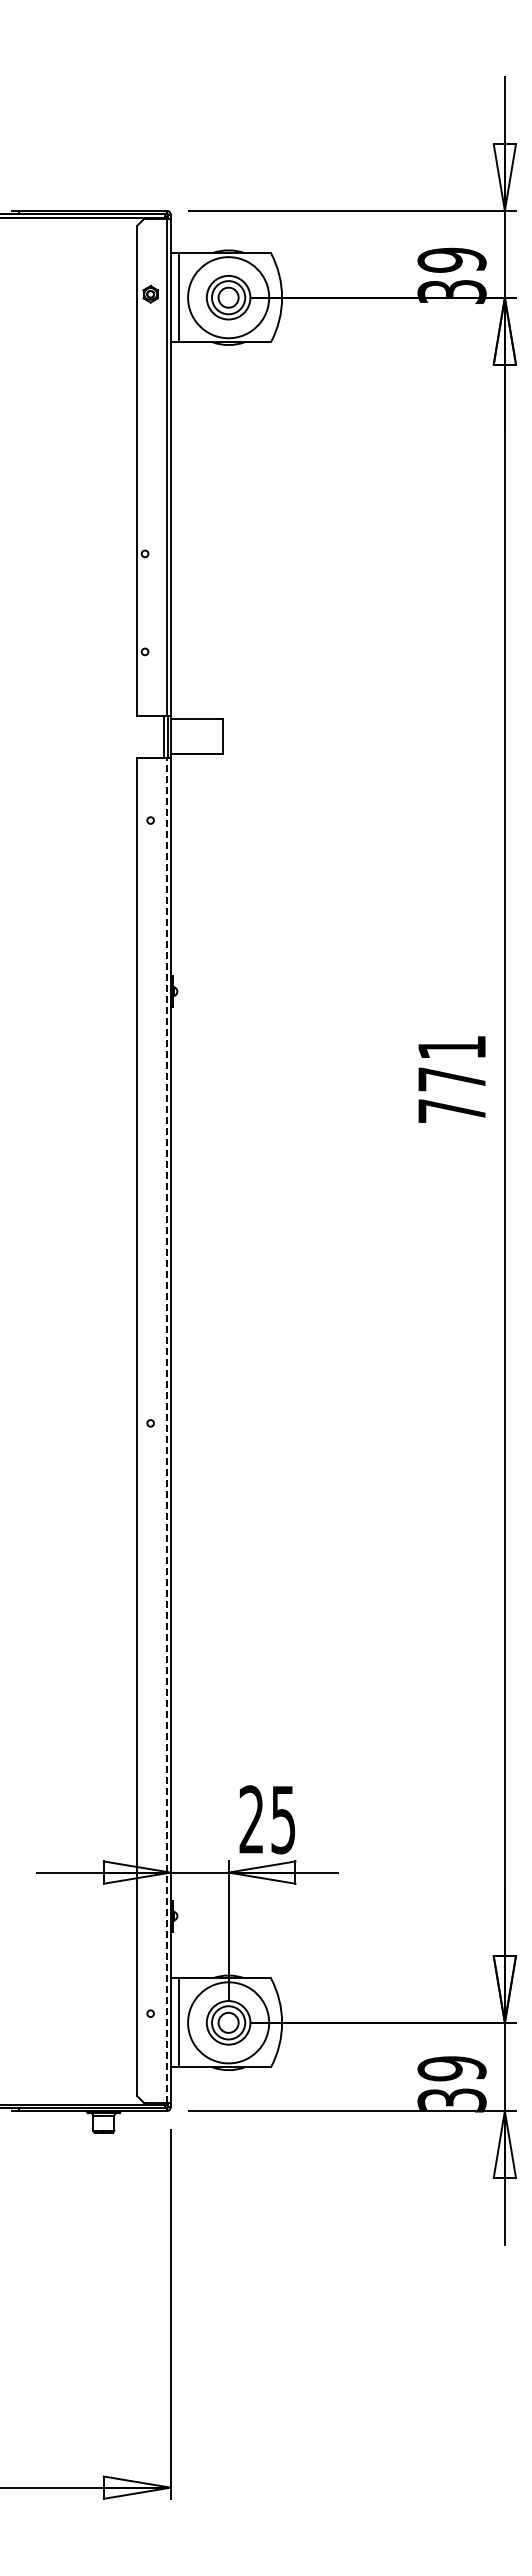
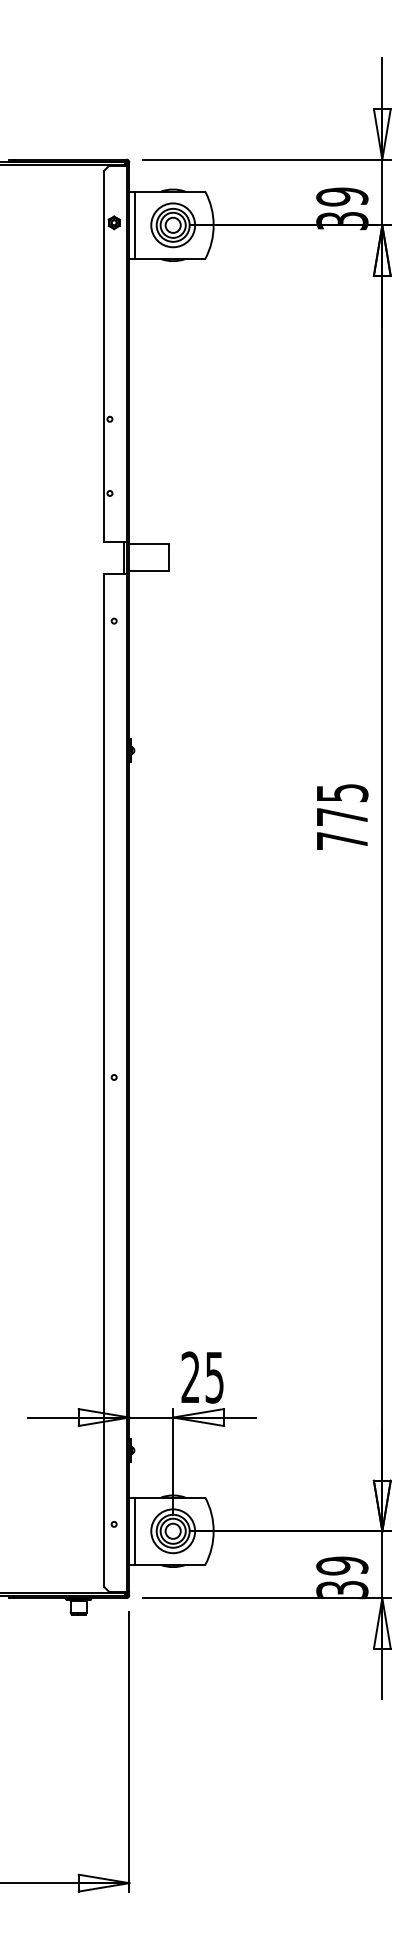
circle: (228, 297) -> (173, 225), size x0.71
text: (452, 1047) -> (342, 792), 771 -> 775
line: (166, 1429) -> (126, 1082), dashed -> solid
circle: (228, 2022) -> (173, 1531), size x0.71

